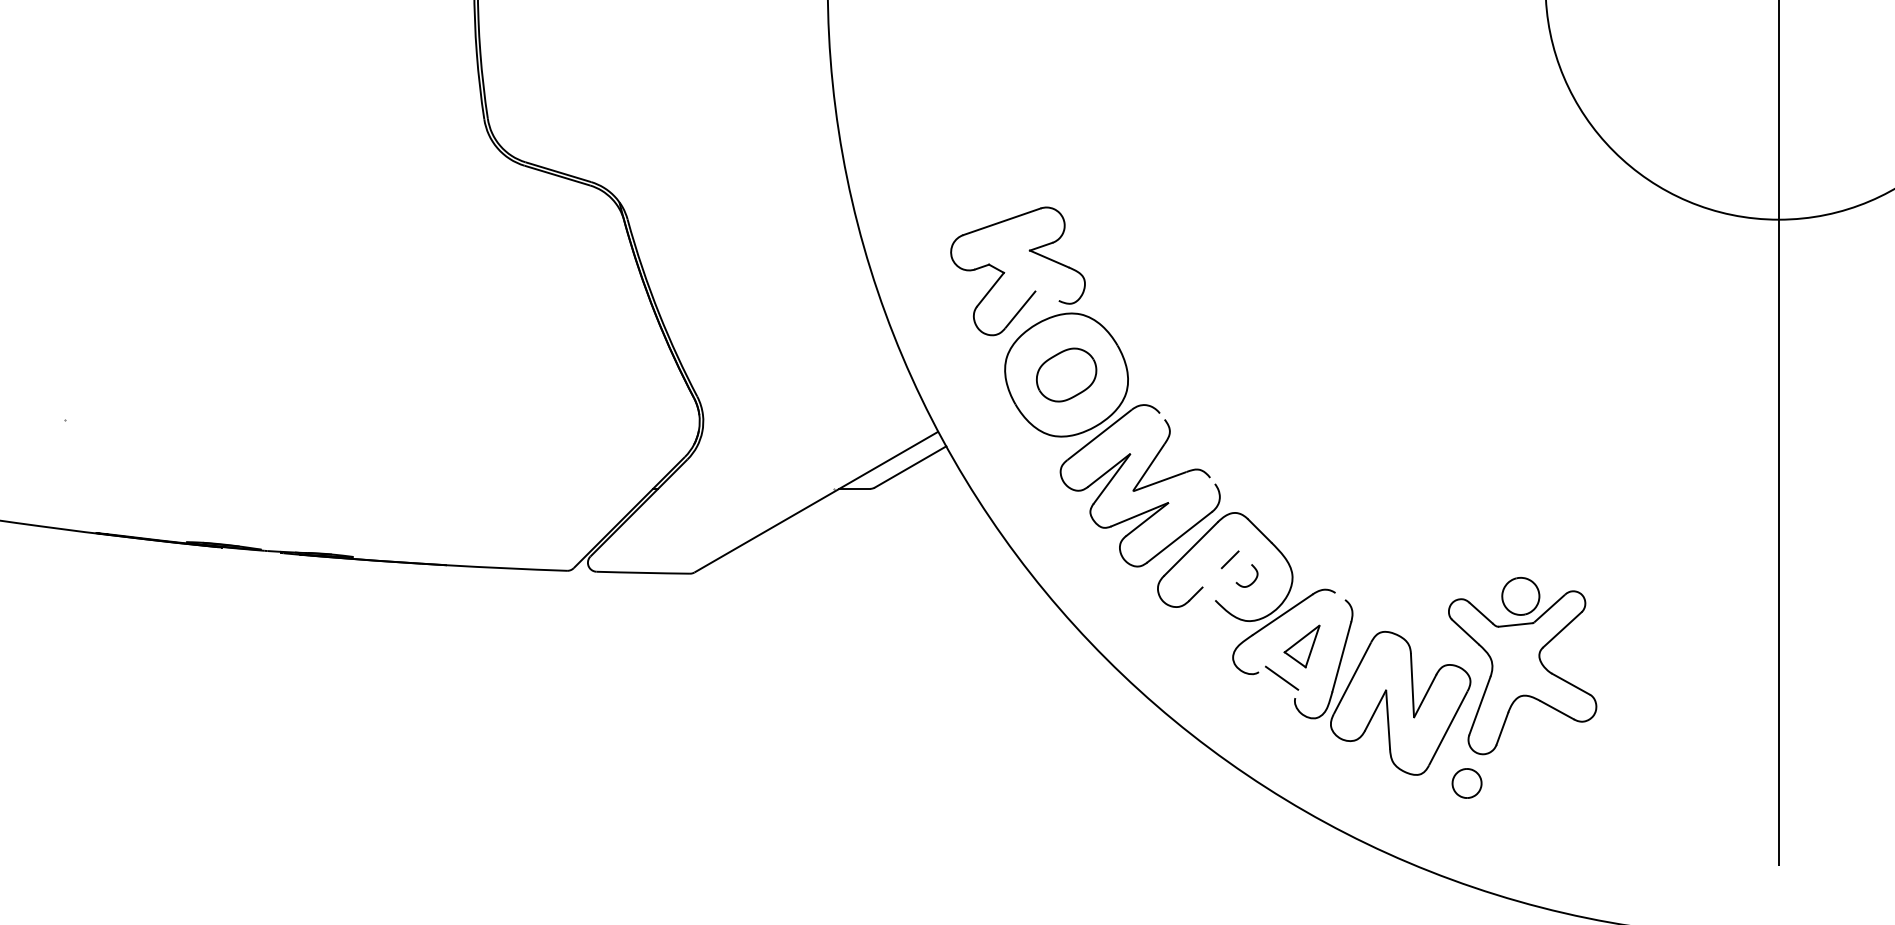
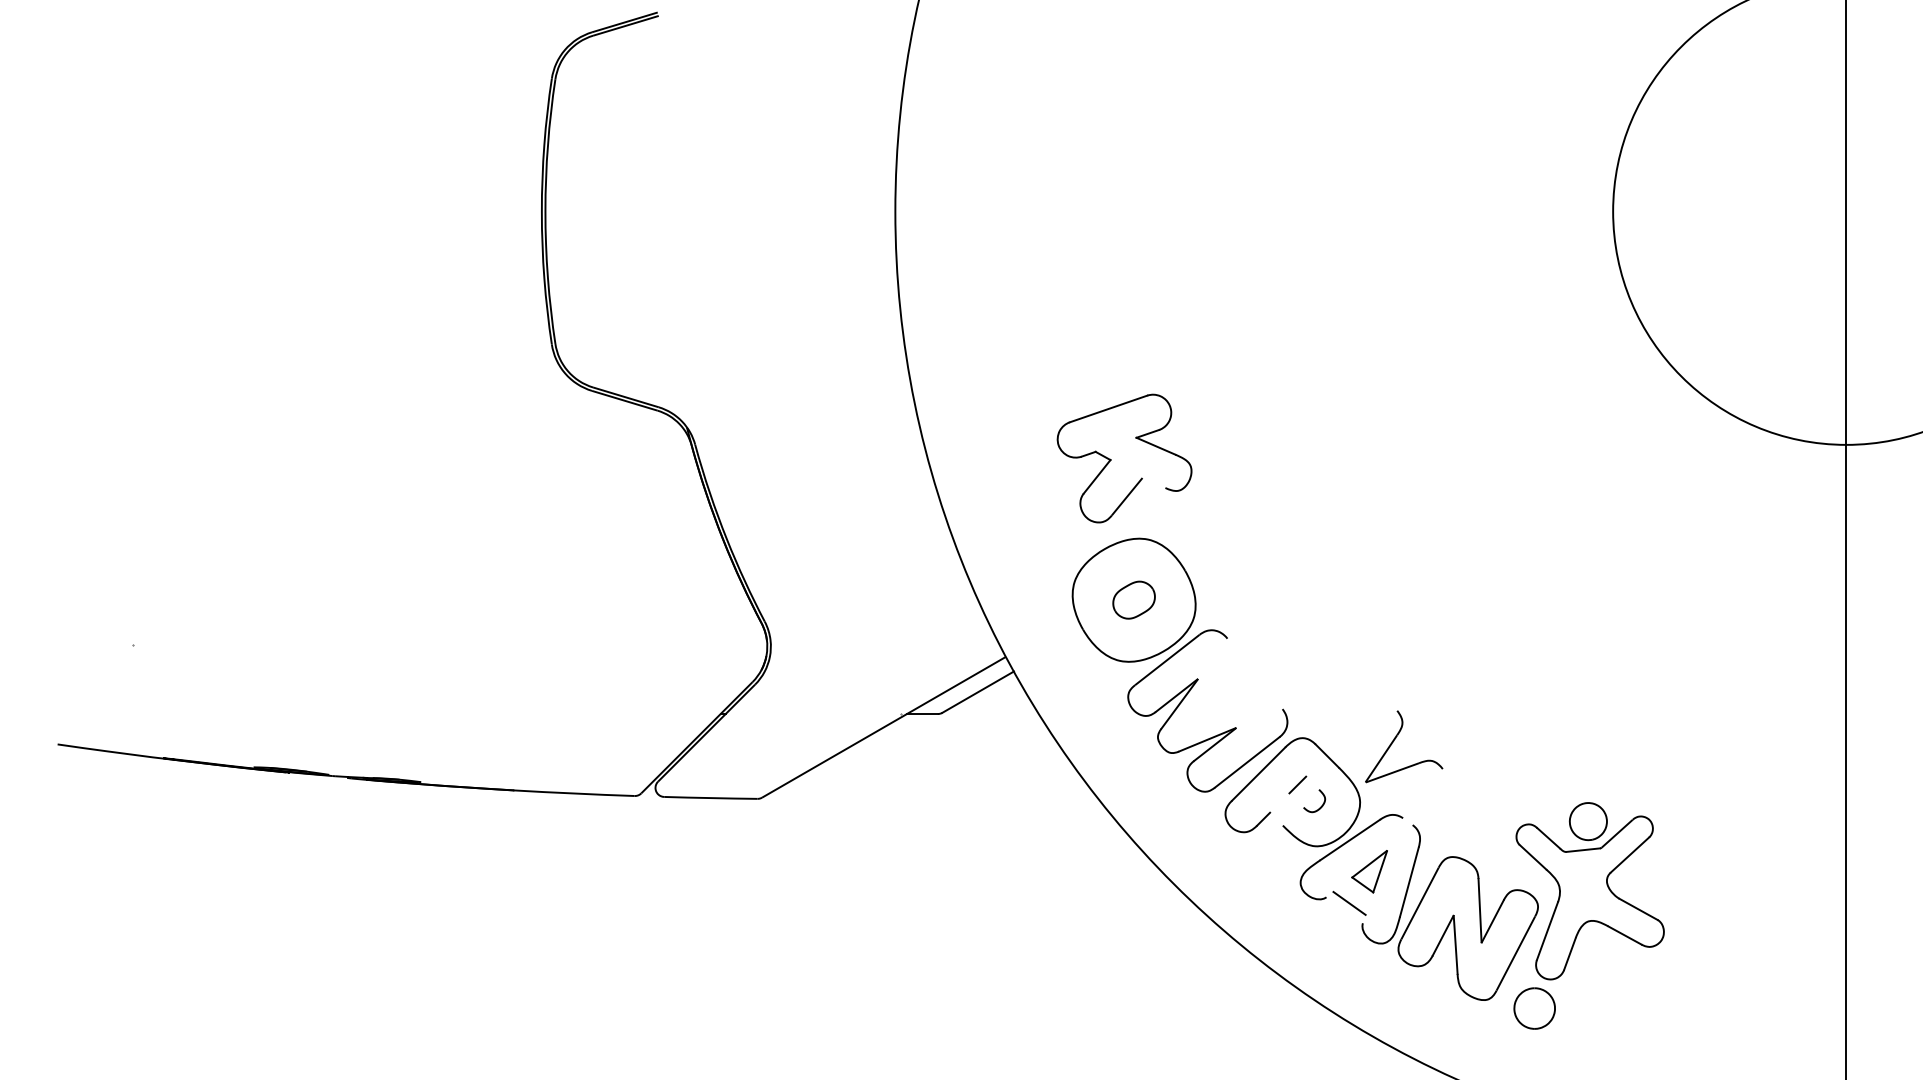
part: (1004, 272) -> (1111, 459), moved
part: (1065, 374) -> (1133, 599), size x0.7
part: (1161, 450) -> (1394, 741), moved
part: (1466, 783) -> (1534, 1008), size x1.4

